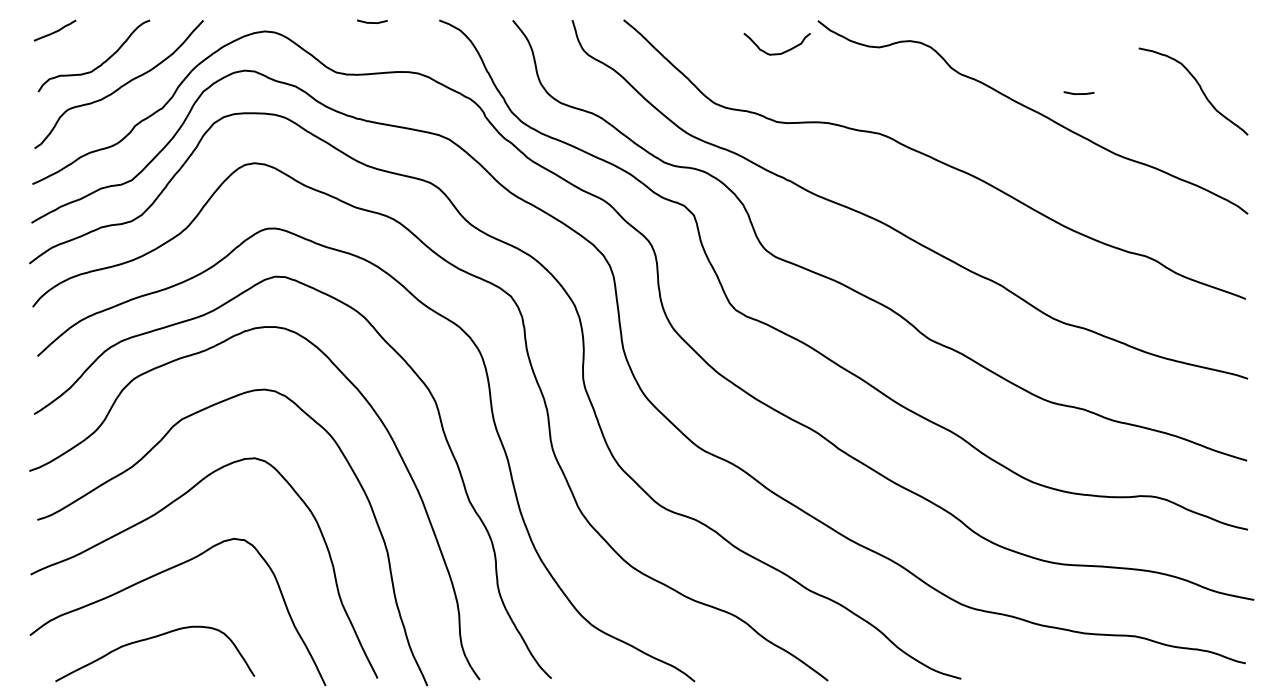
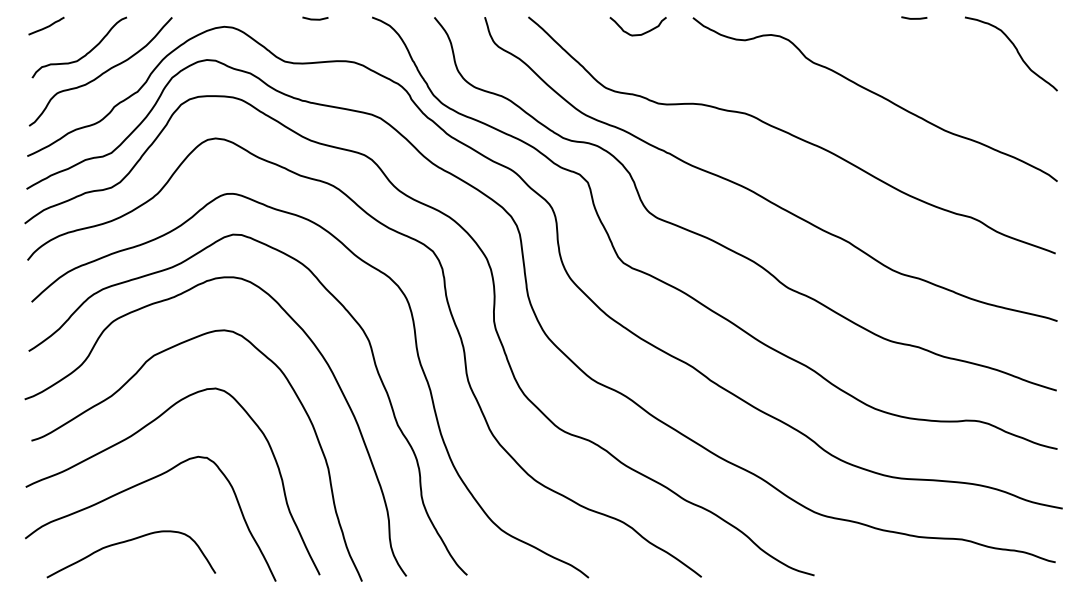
curve: (776, 53) -> (637, 34), moved
curve: (1199, 87) -> (1016, 50), moved
line: (1078, 93) -> (913, 18), moved

